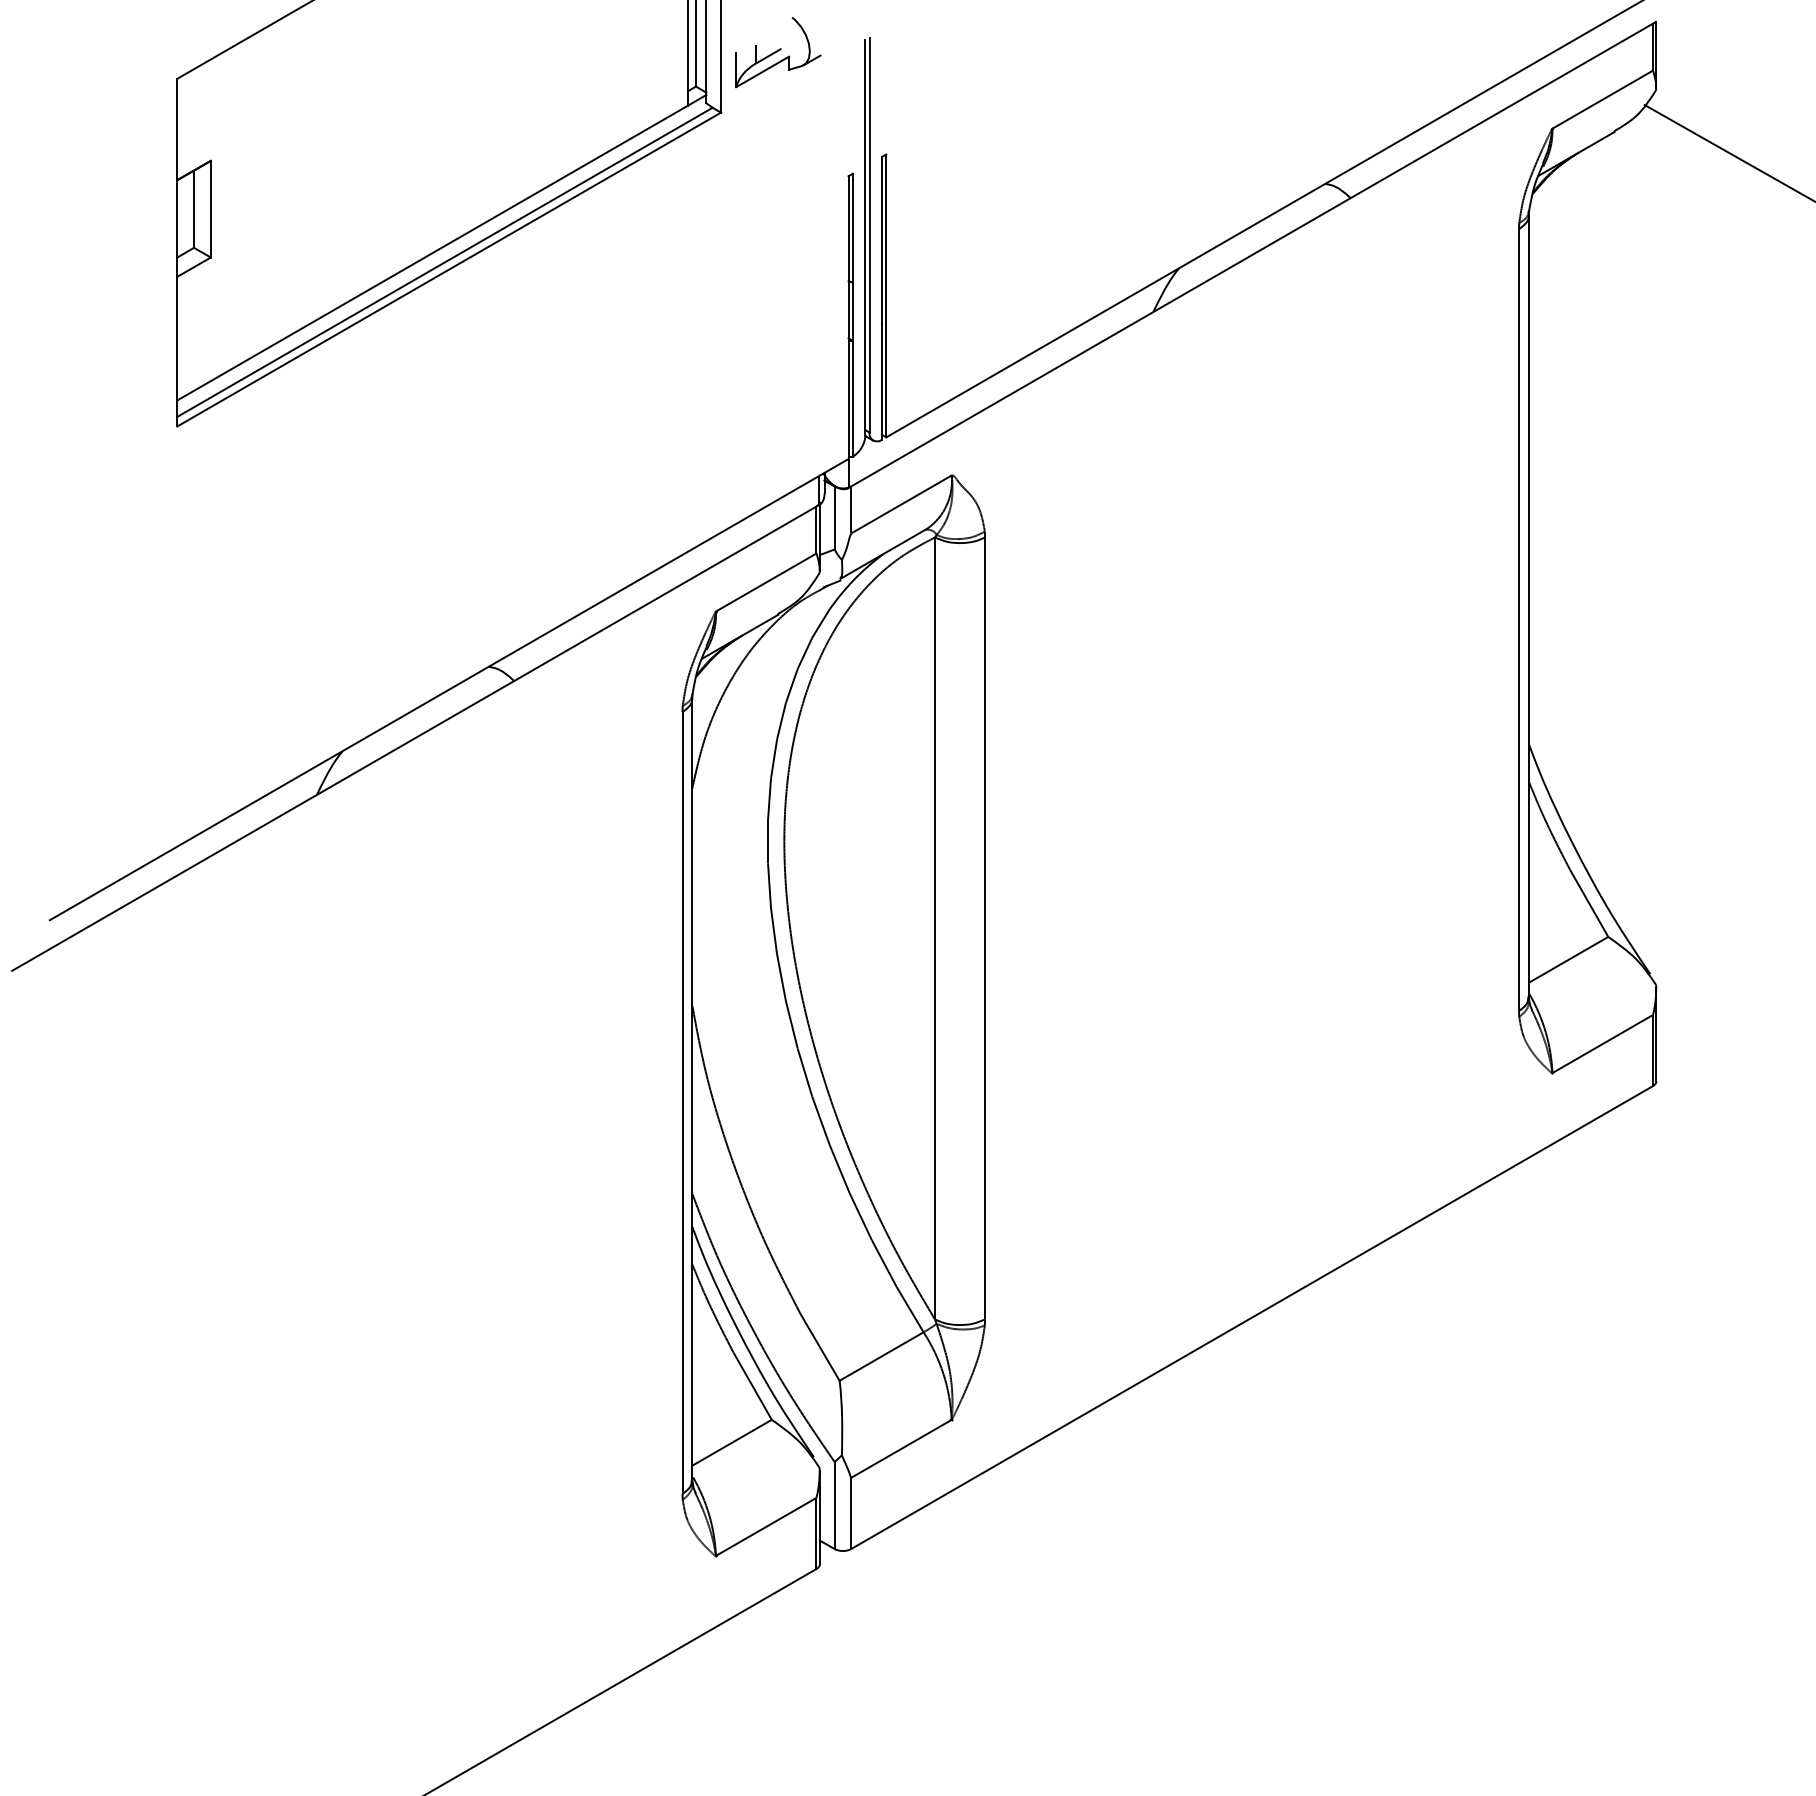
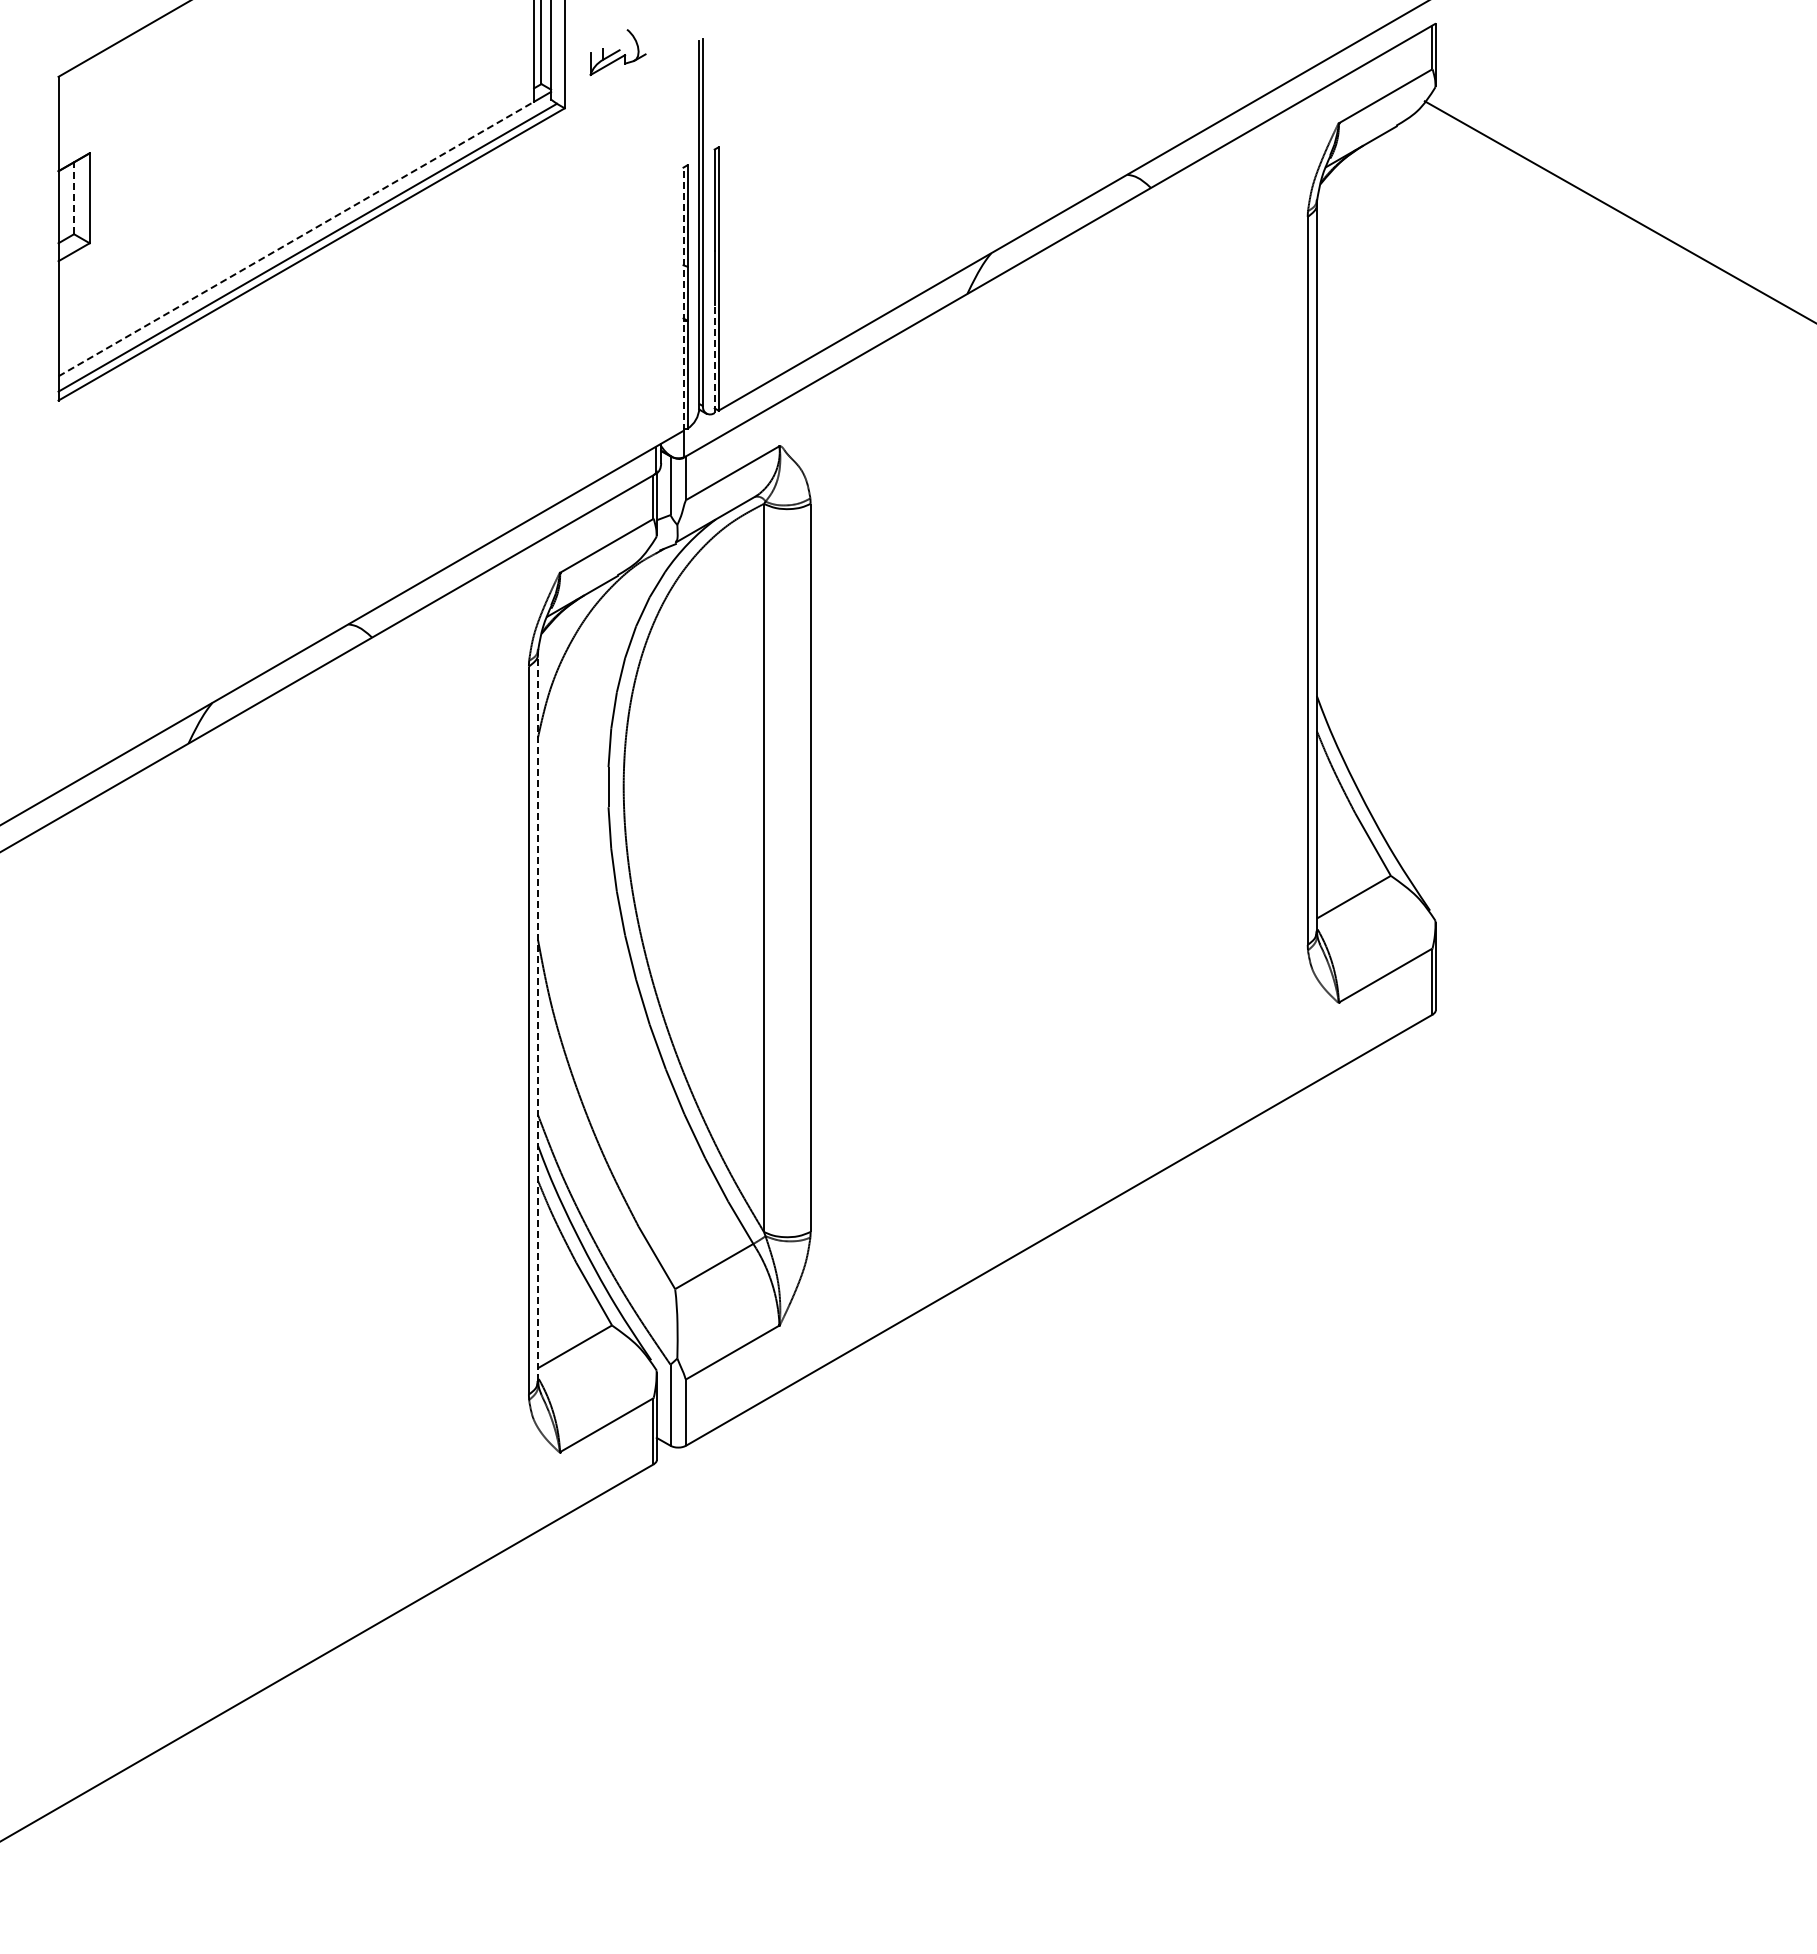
part: (777, 52) -> (617, 52), size x0.7
line: (194, 209) -> (74, 198), solid -> dashed
line: (432, 253) -> (296, 239), solid -> dashed
line: (848, 317) -> (683, 299), solid -> dashed
line: (881, 381) -> (714, 358), solid -> dashed
line: (692, 1087) -> (538, 1016), solid -> dashed

